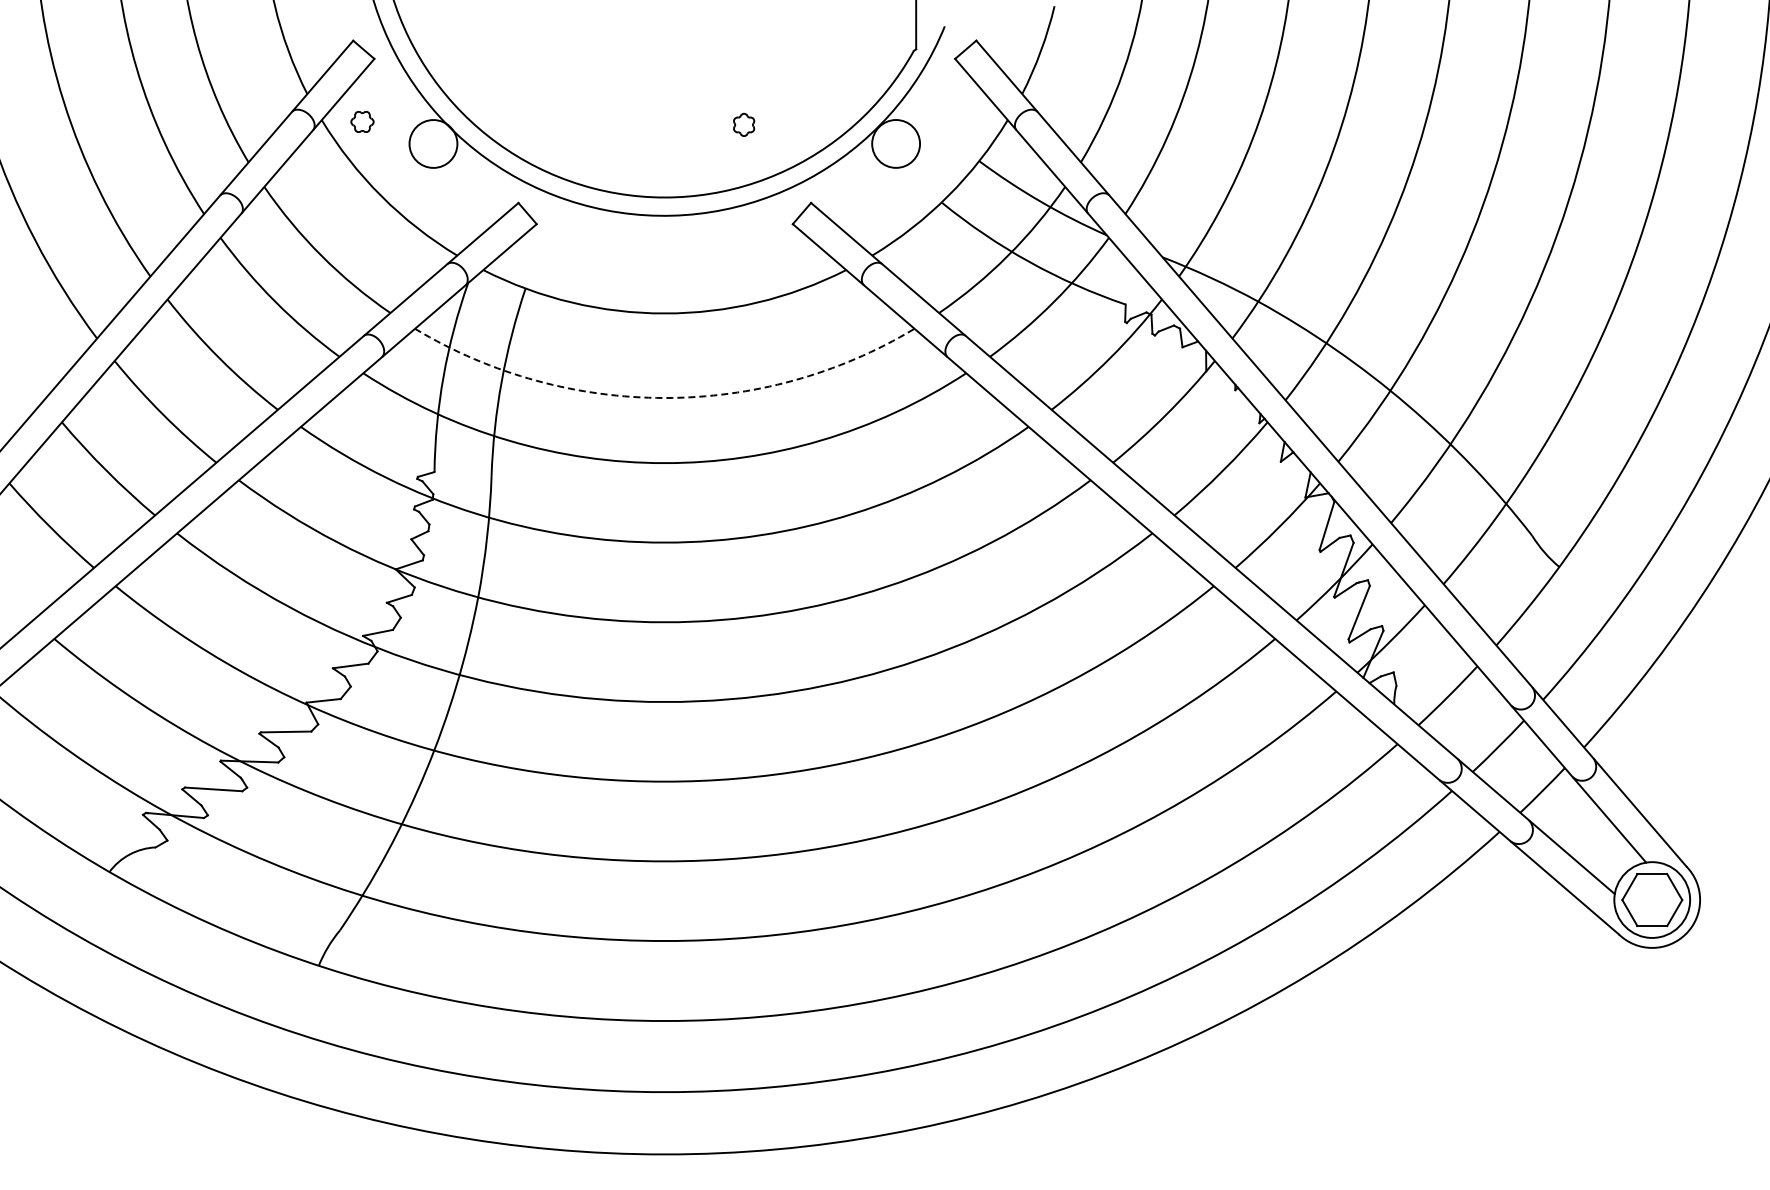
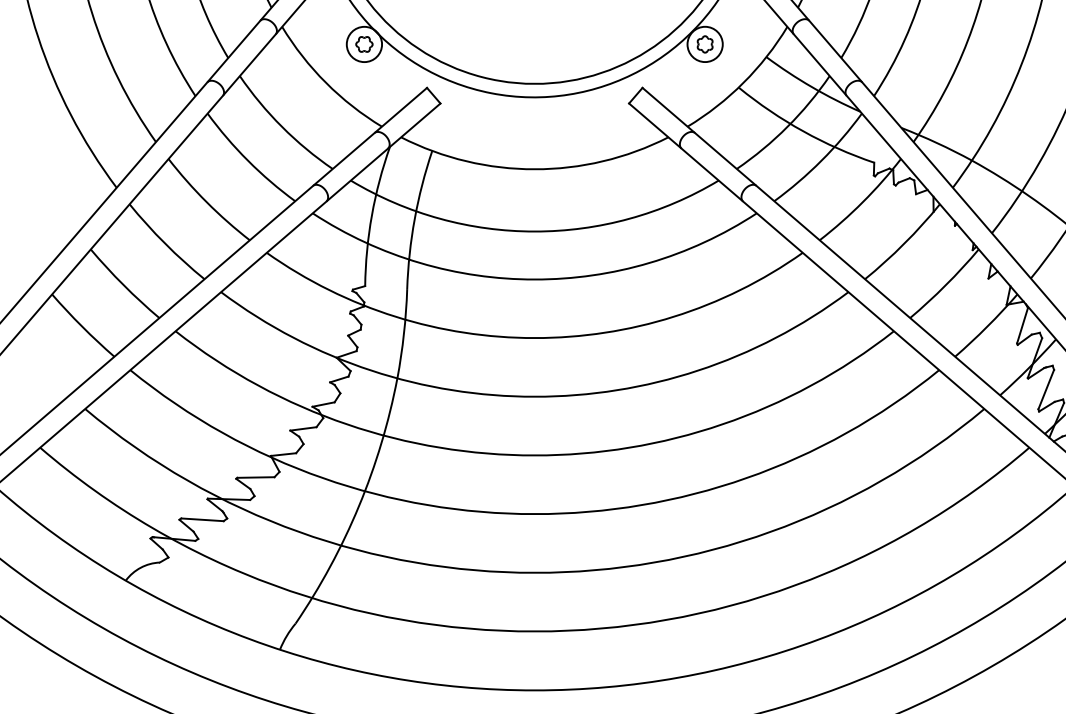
part: (362, 121) -> (364, 44), moved
part: (744, 124) -> (705, 44), moved
arc: (664, 398) -> (534, 231), dashed -> solid

